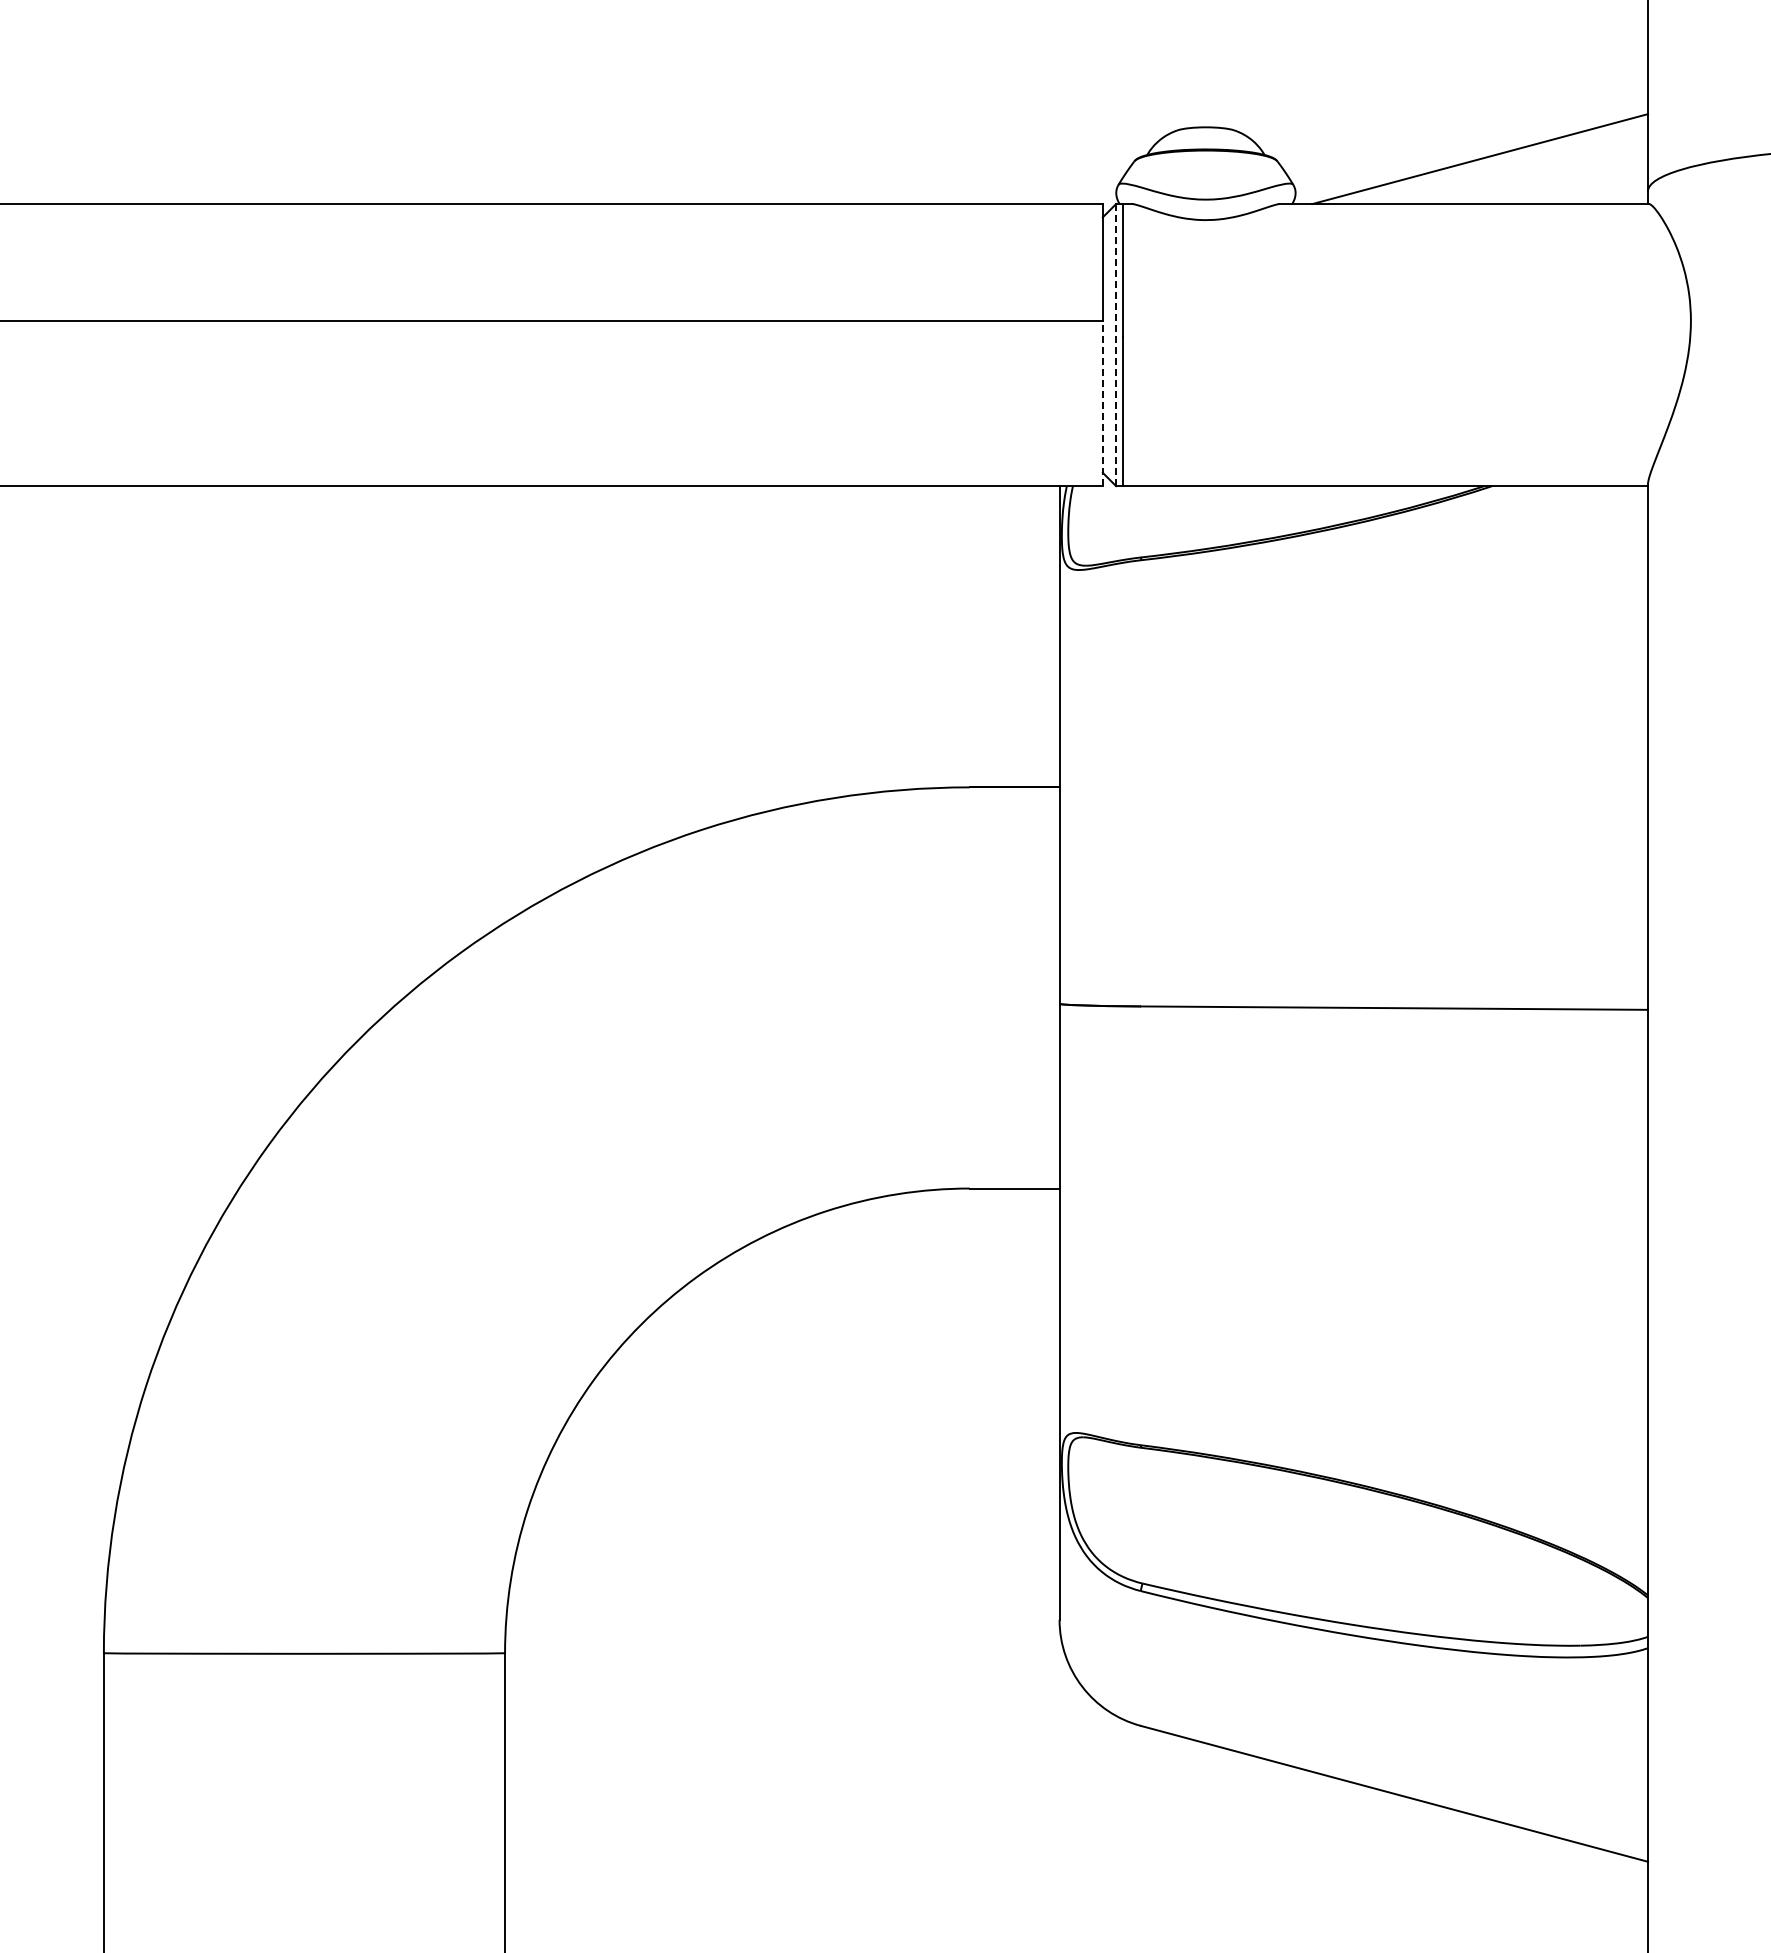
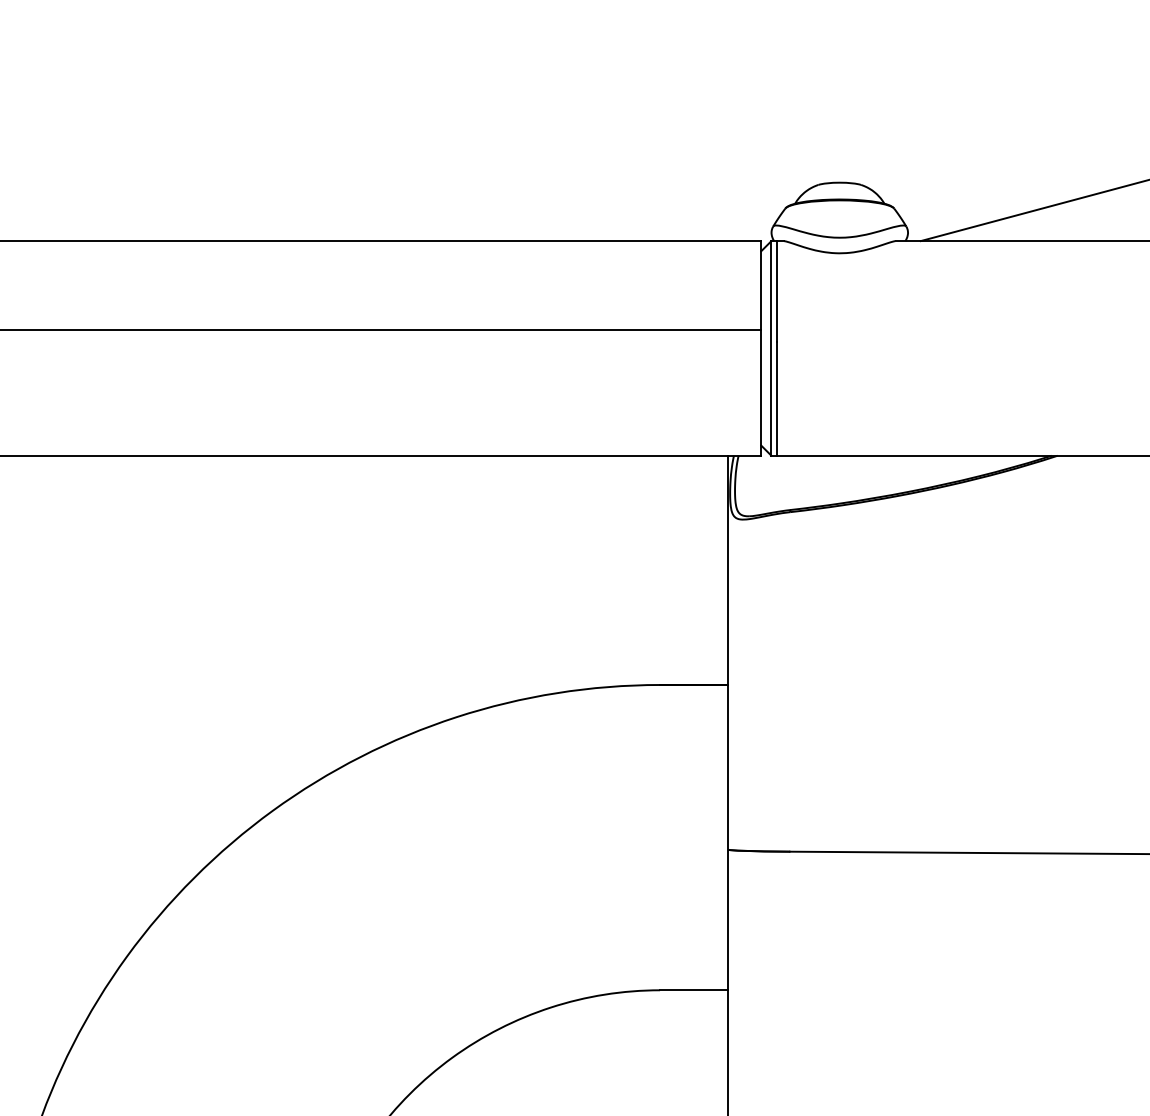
line: (1116, 345) -> (771, 348), dashed -> solid
line: (1102, 403) -> (761, 392), dashed -> solid

